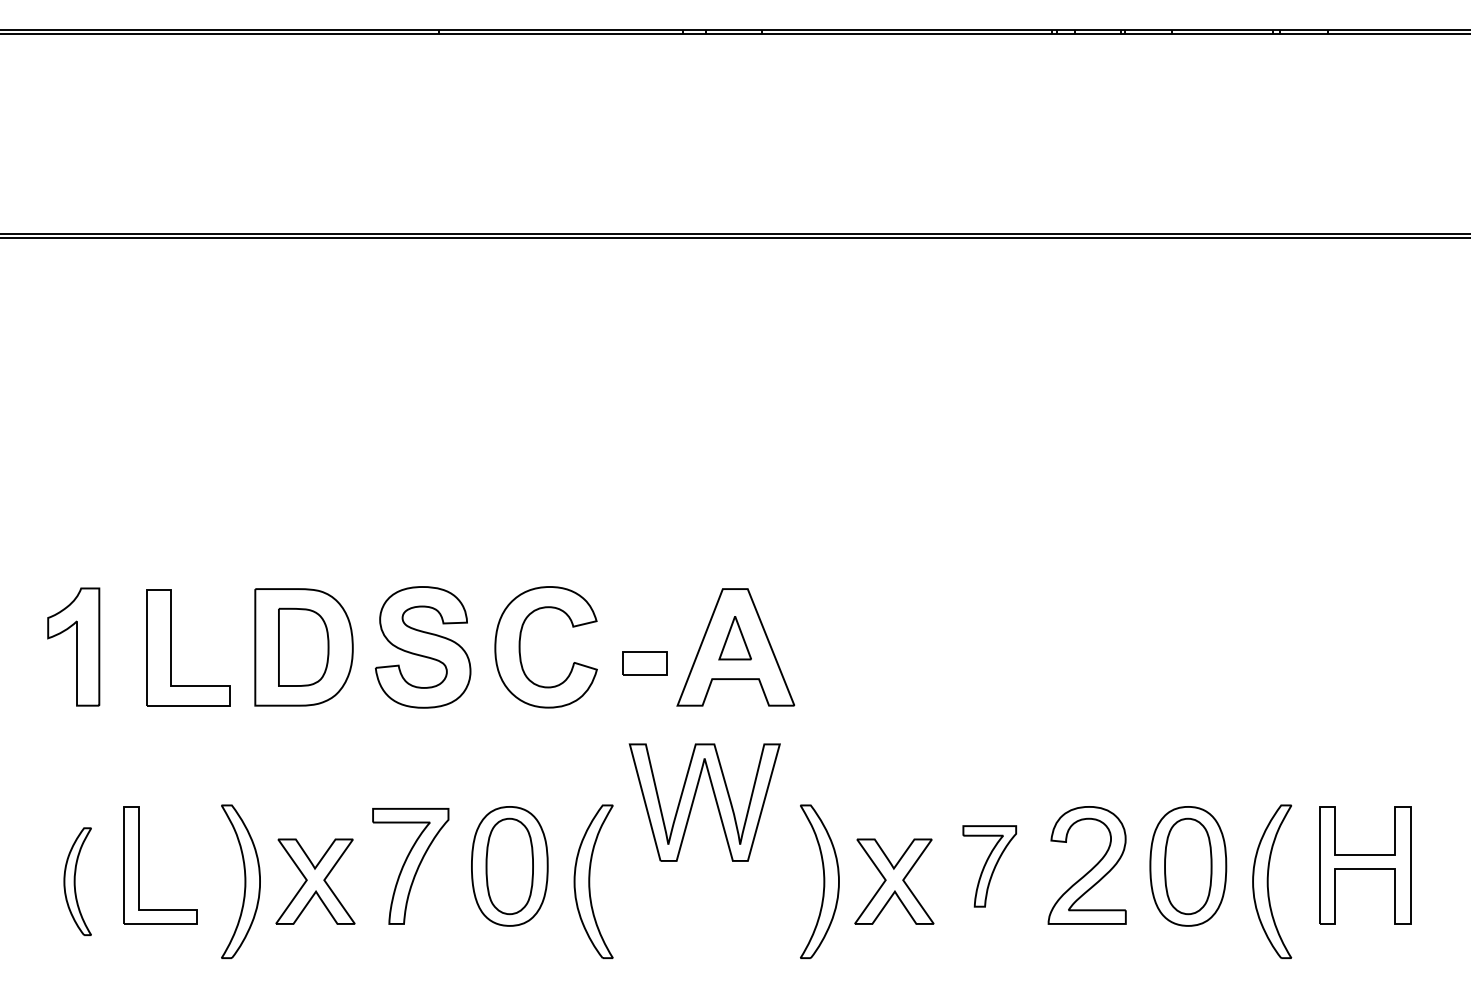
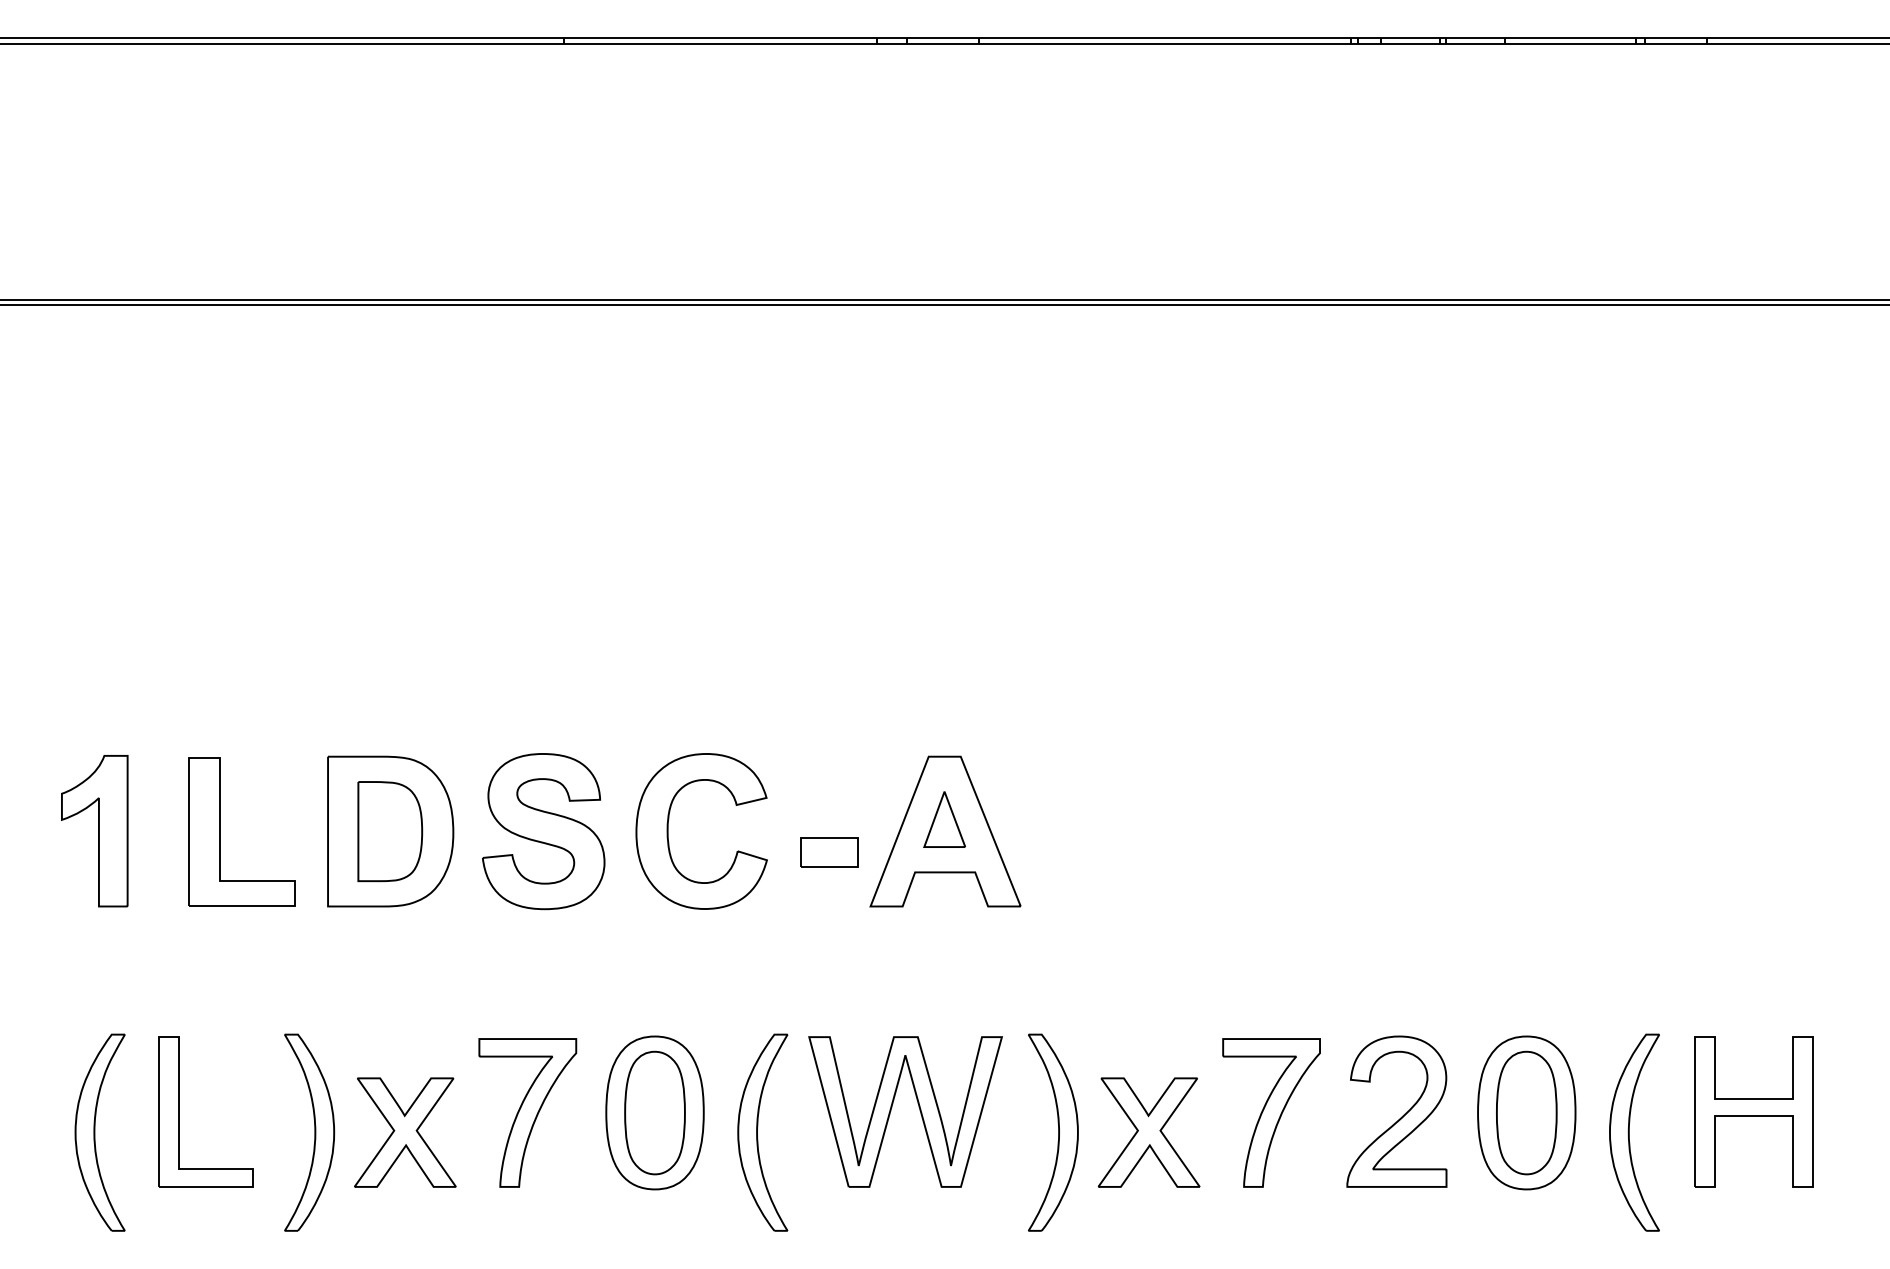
part: (694, 800) -> (892, 1109), moved
part: (989, 866) -> (1271, 1113), size x1.43
part: (77, 881) -> (99, 1132), size x1.43

